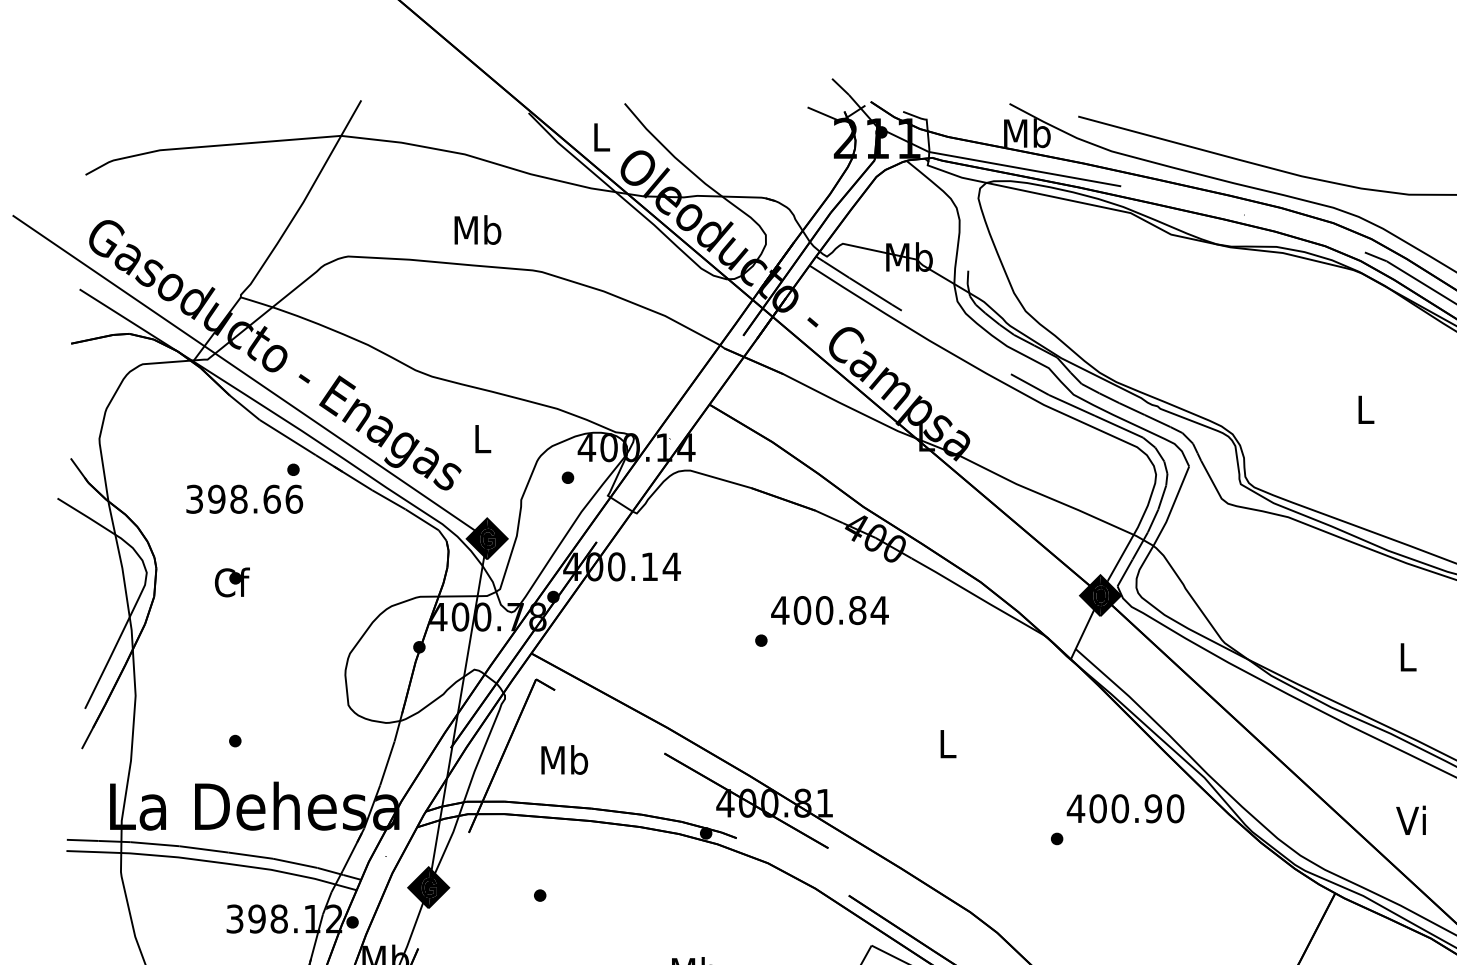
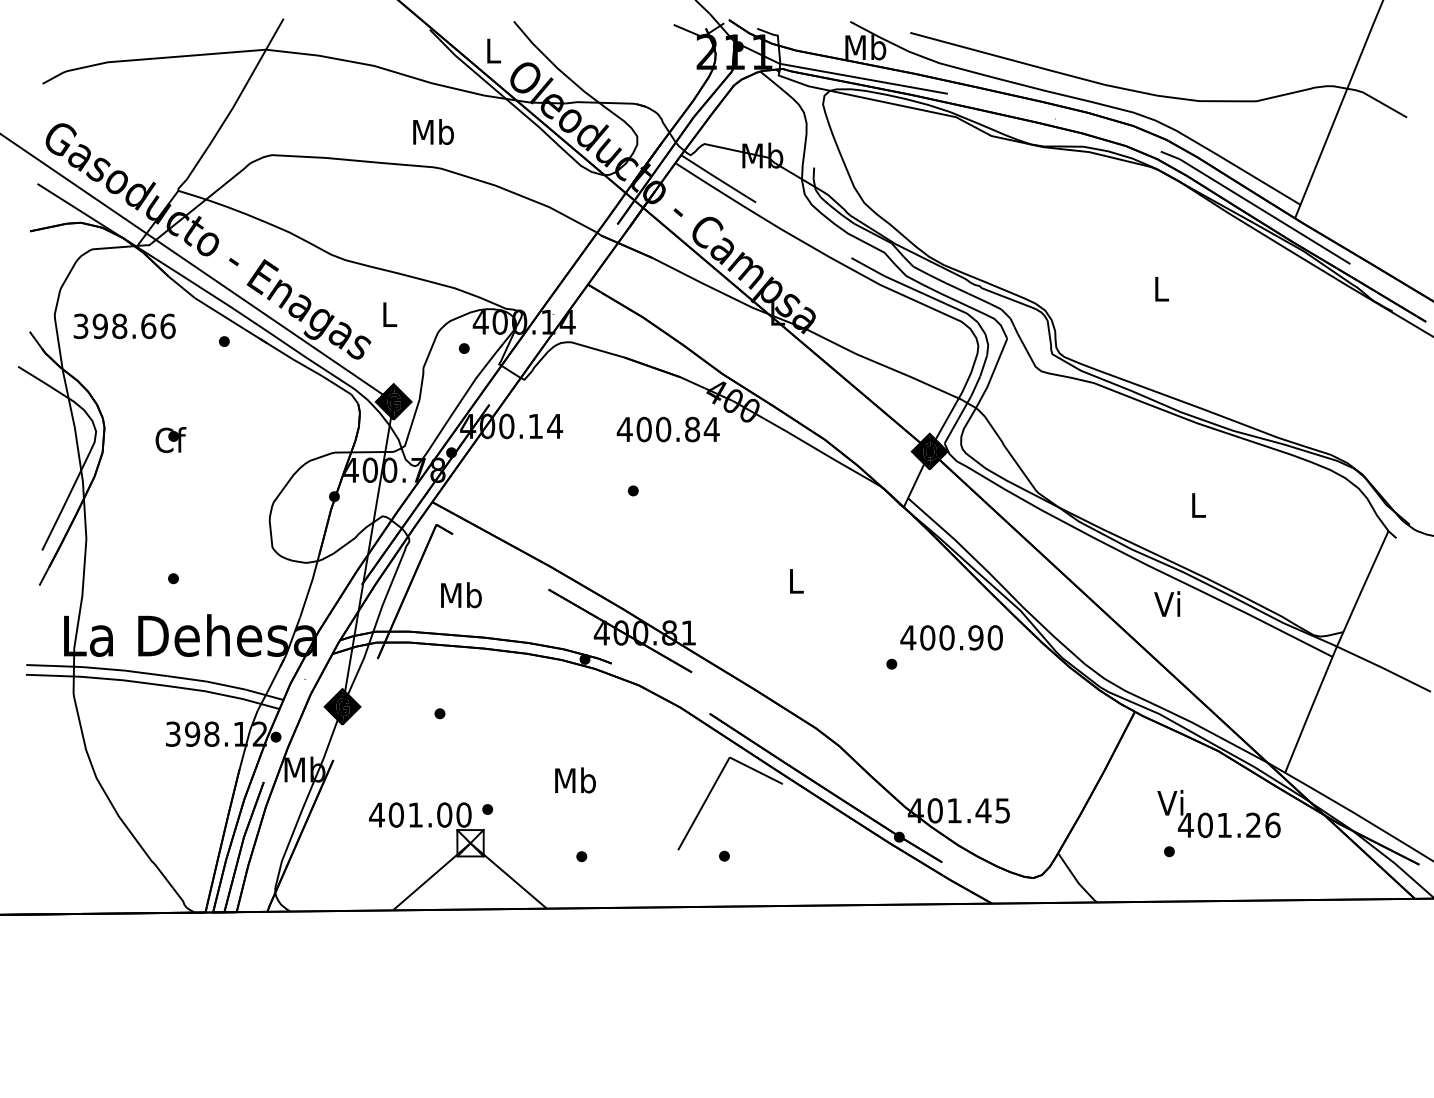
text: (477, 229) -> (433, 131), moved
text: (244, 499) -> (124, 326), moved
text: (829, 610) -> (667, 429), moved
text: (1411, 819) -> (1167, 603), moved

